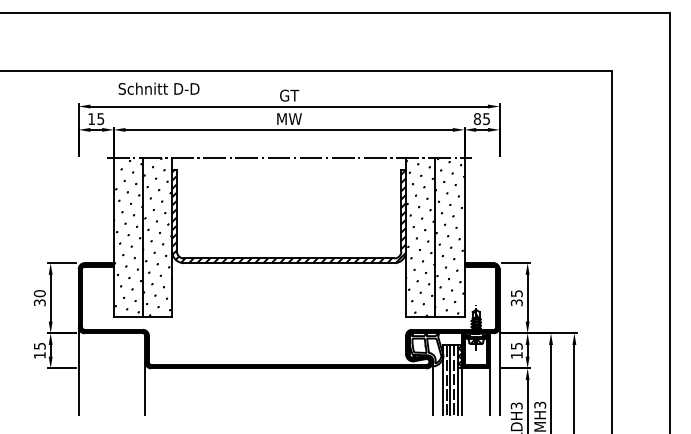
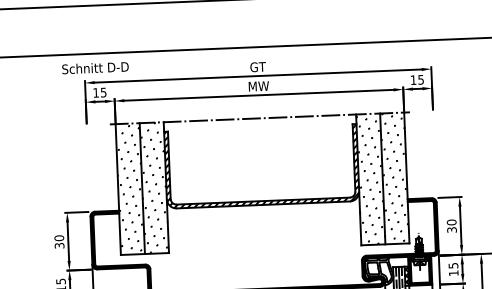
text: (158, 88) -> (95, 67), moved
text: (476, 119) -> (412, 80), 85 -> 15
text: (516, 293) -> (451, 222), 35 -> 30

